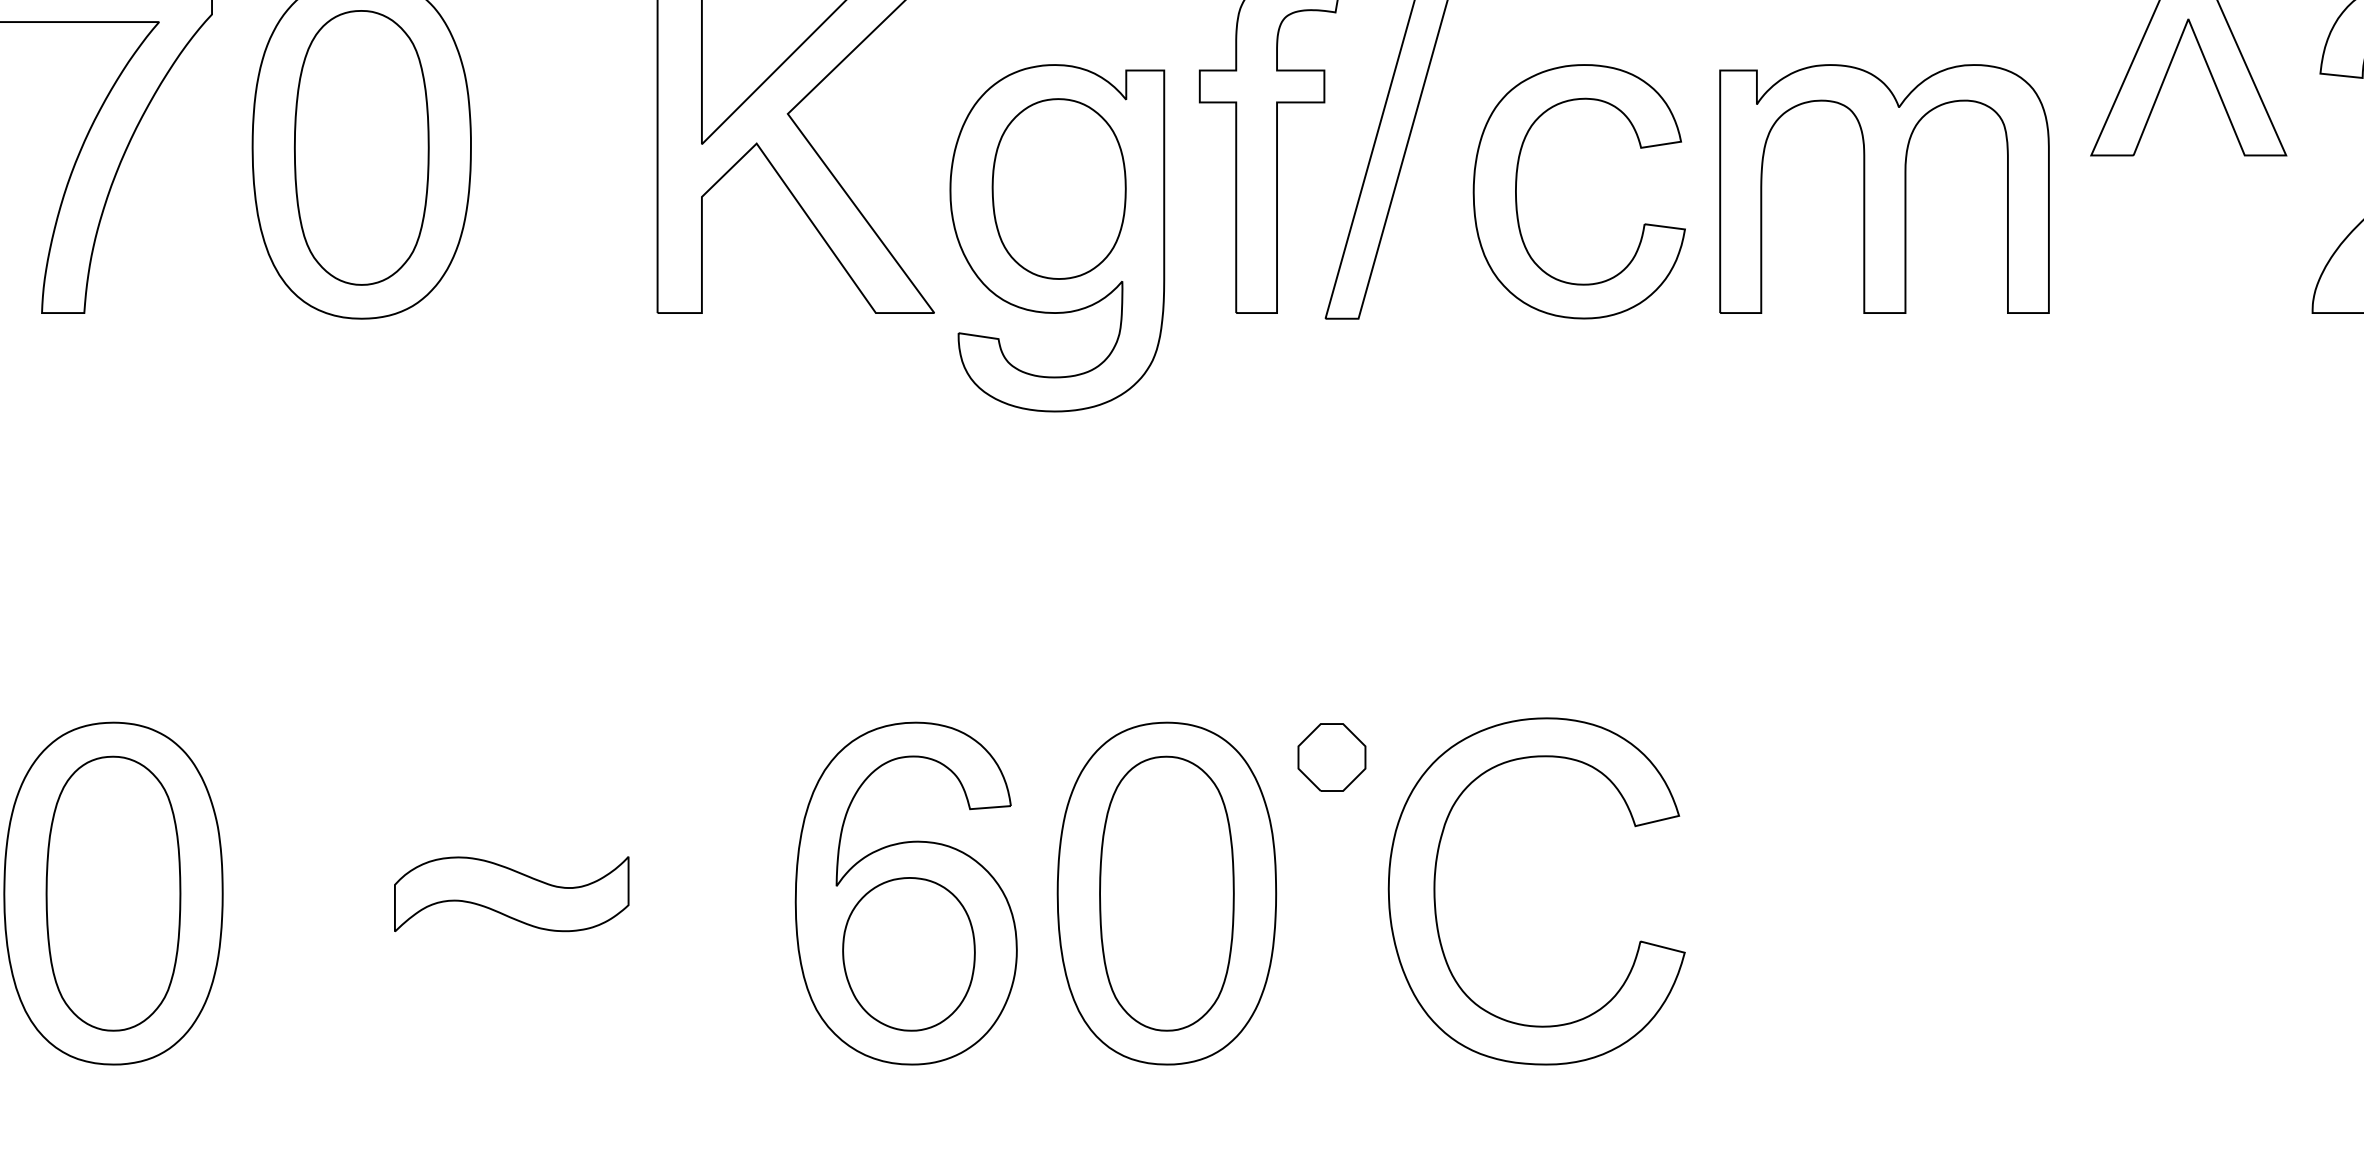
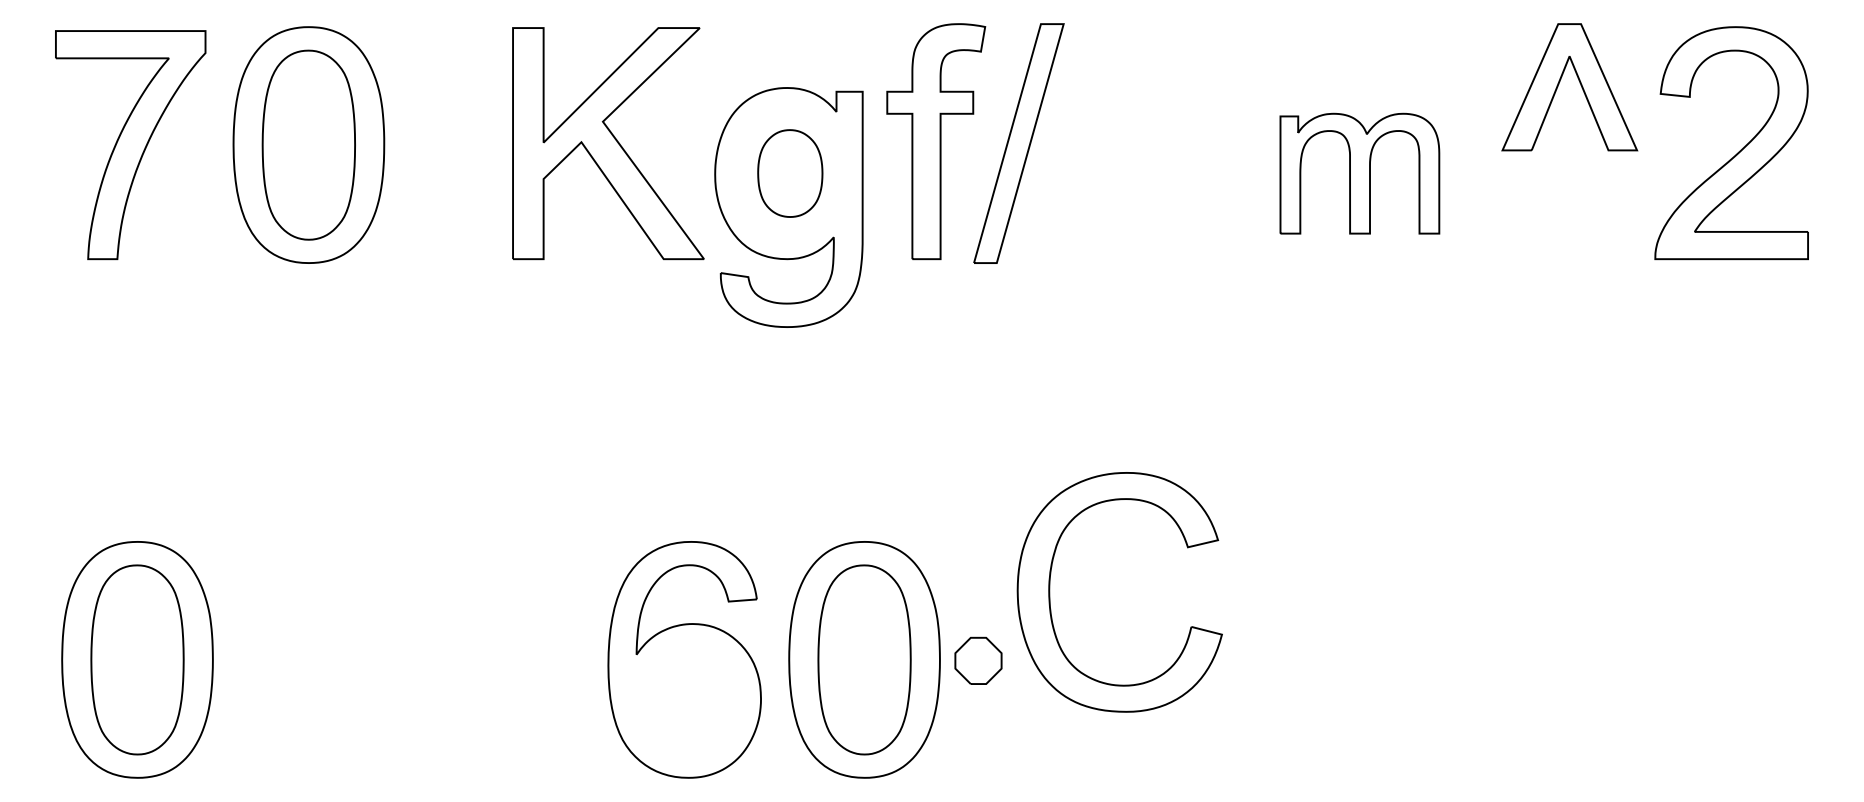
part: (1059, 188) -> (790, 173), size x0.7
part: (1884, 188) -> (1359, 173), size x0.7
part: (1517, 191) -> (1106, 175), removed
part: (1331, 756) -> (978, 660), moved
part: (1436, 891) -> (1050, 592), moved
part: (510, 894) -> (411, 660), removed
part: (908, 953) -> (686, 701), removed

